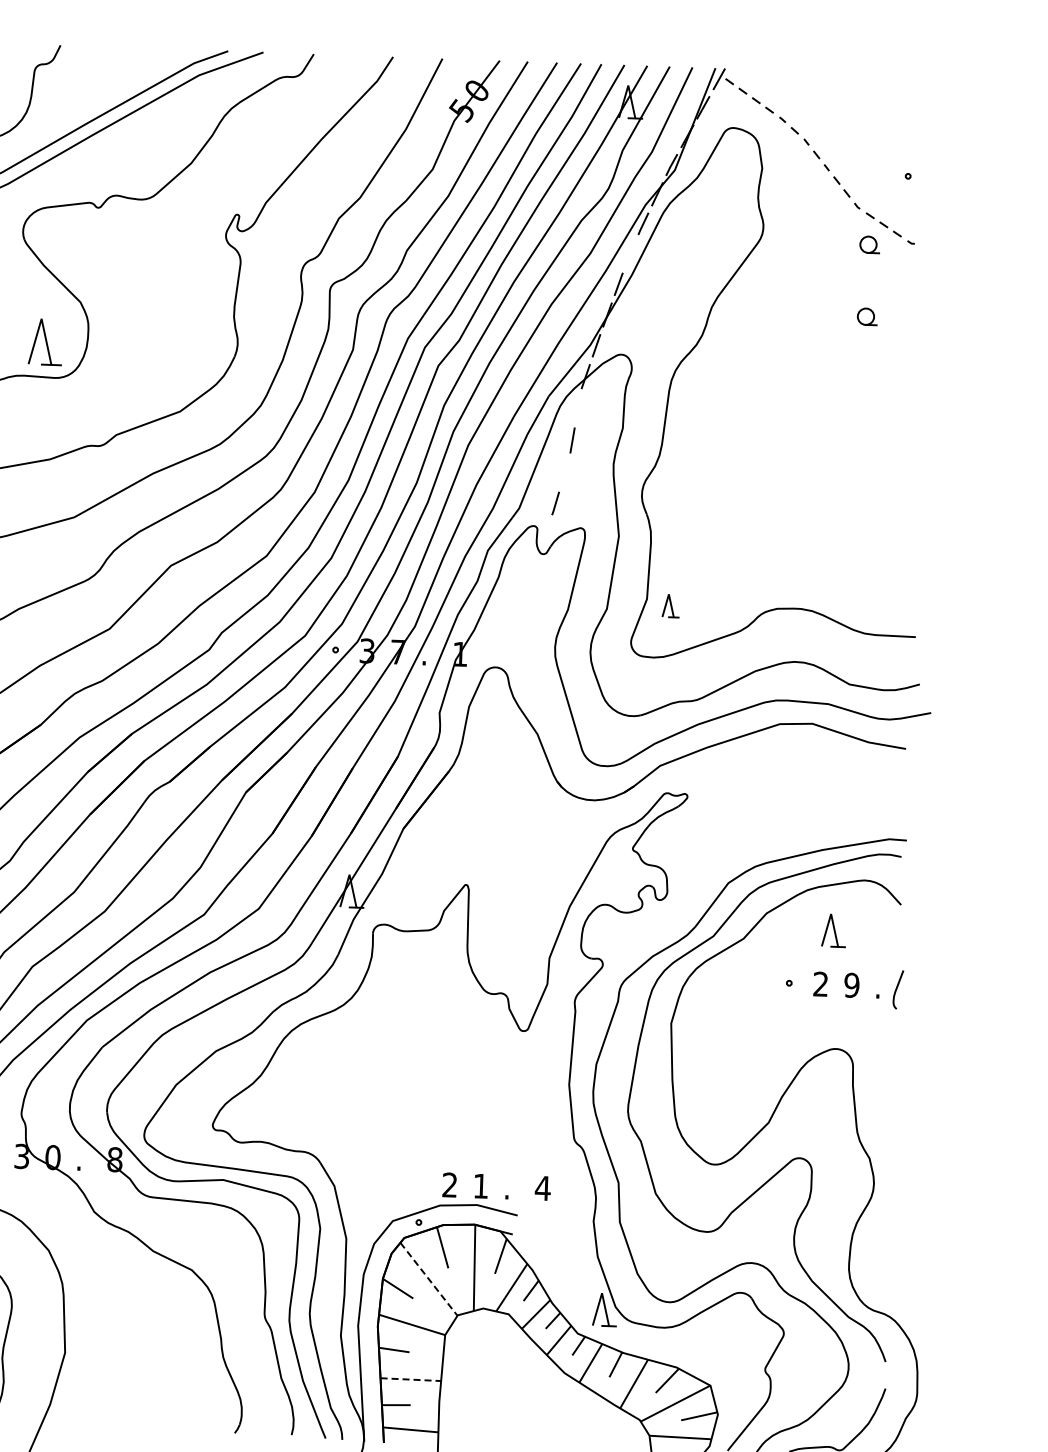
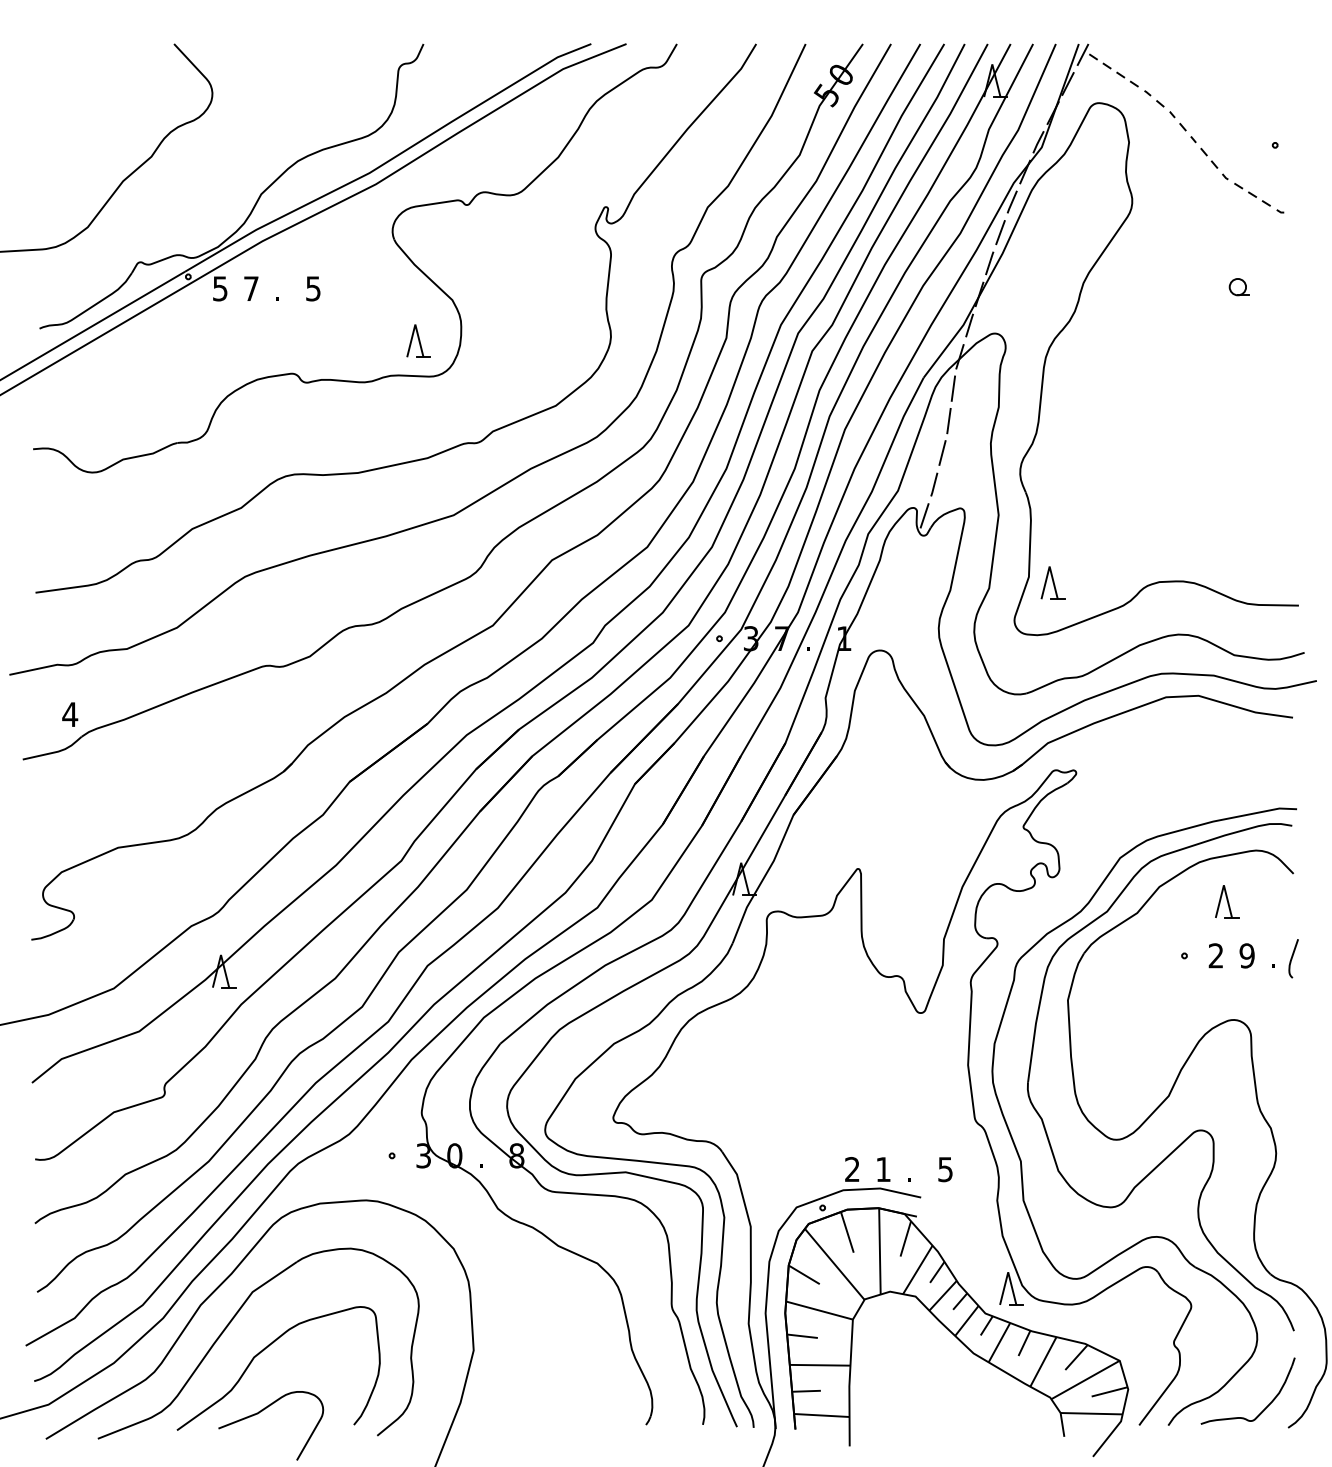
part: (869, 245) -> (1238, 215), removed
line: (630, 253) -> (1000, 232), added
part: (45, 341) -> (418, 340), size x0.71
line: (578, 408) -> (953, 388), added
line: (564, 471) -> (942, 452), added
line: (544, 534) -> (924, 515), added
part: (670, 605) -> (1052, 582), size x1.43
text: (542, 1188) -> (945, 1169), 4 -> 5
line: (429, 1279) -> (835, 1264), dashed -> solid
line: (411, 1379) -> (820, 1365), dashed -> solid

